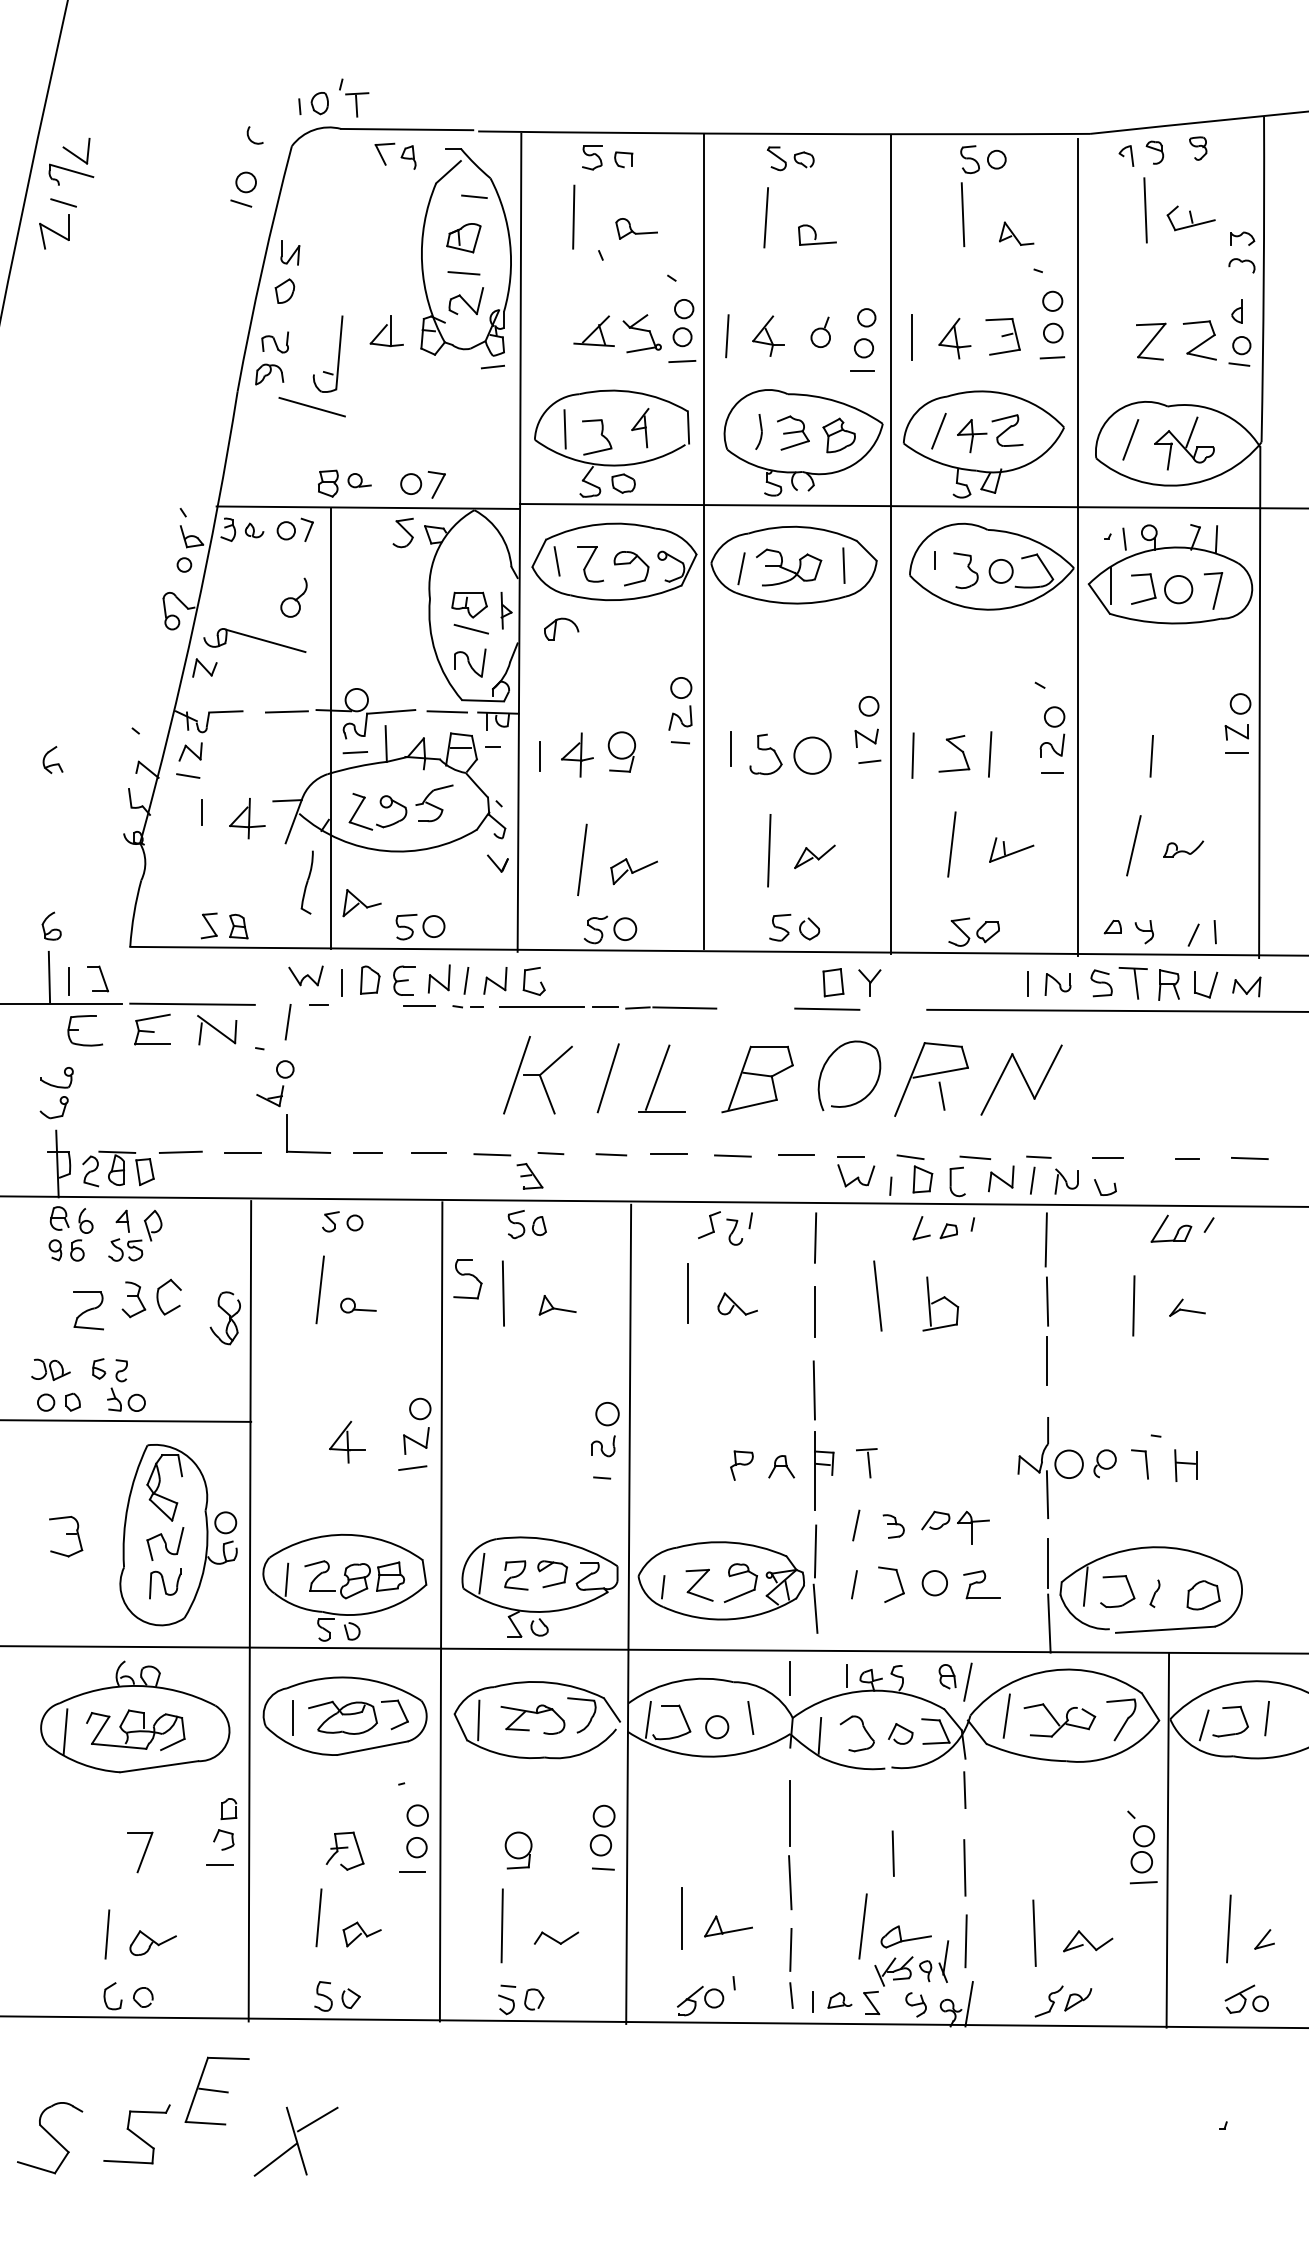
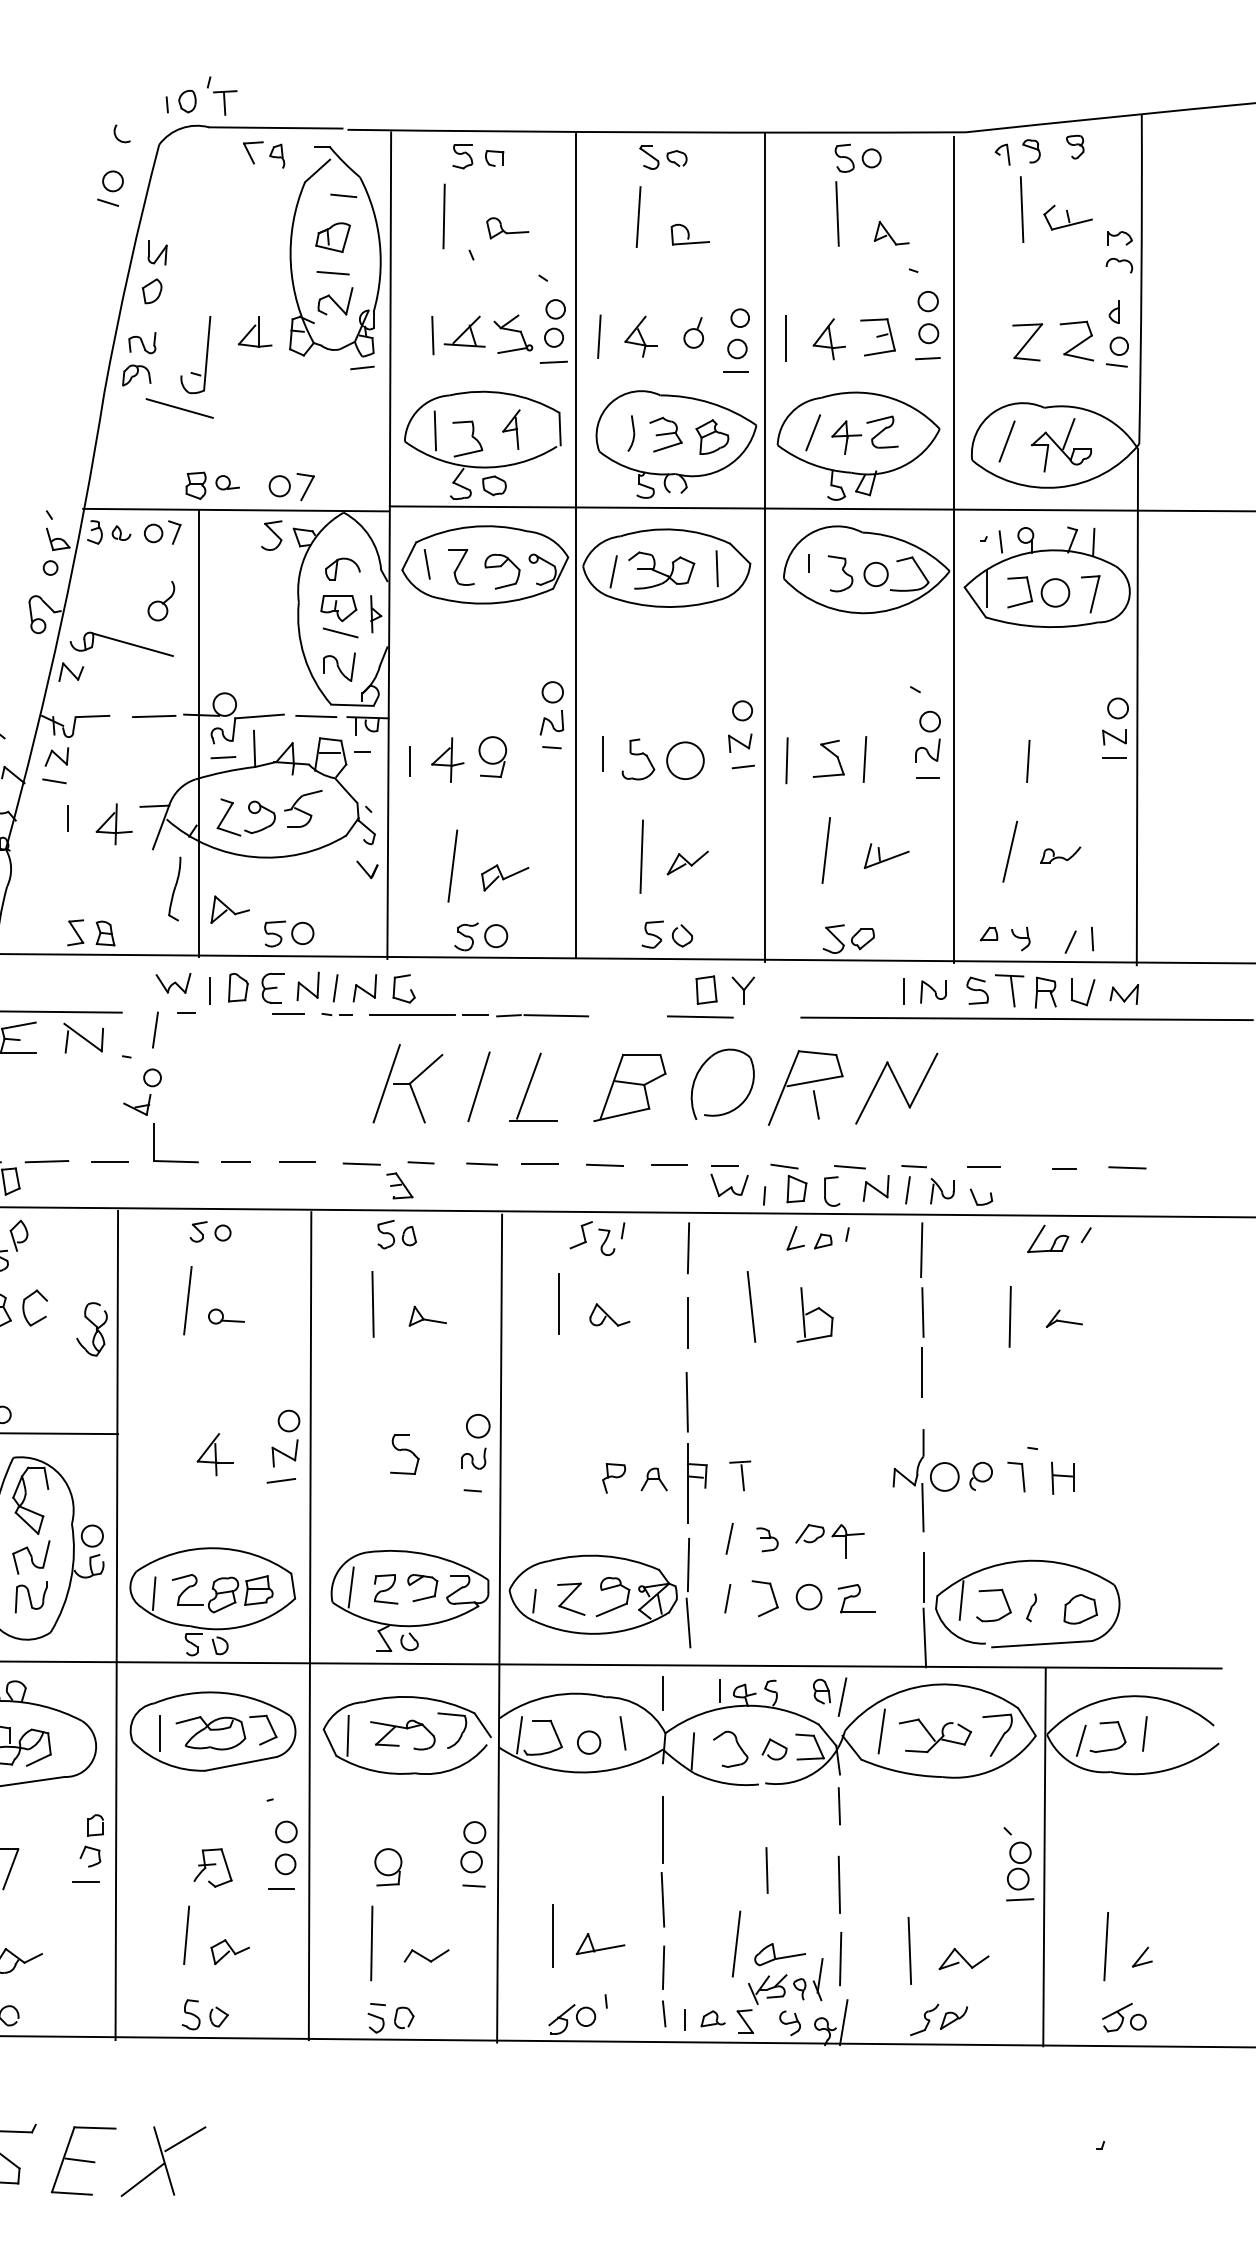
line: (562, 334) -> (432, 335), added
part: (561, 628) -> (342, 568), moved
part: (467, 1279) -> (404, 1454), moved
part: (216, 2090) -> (83, 2160), moved

